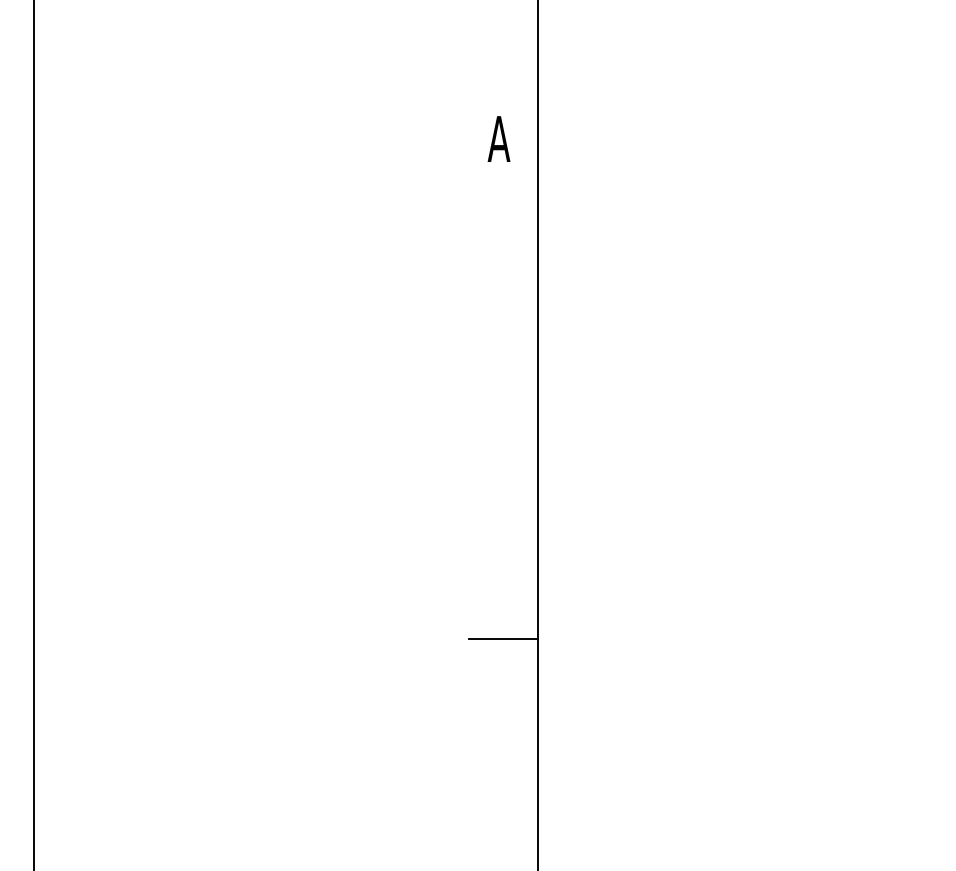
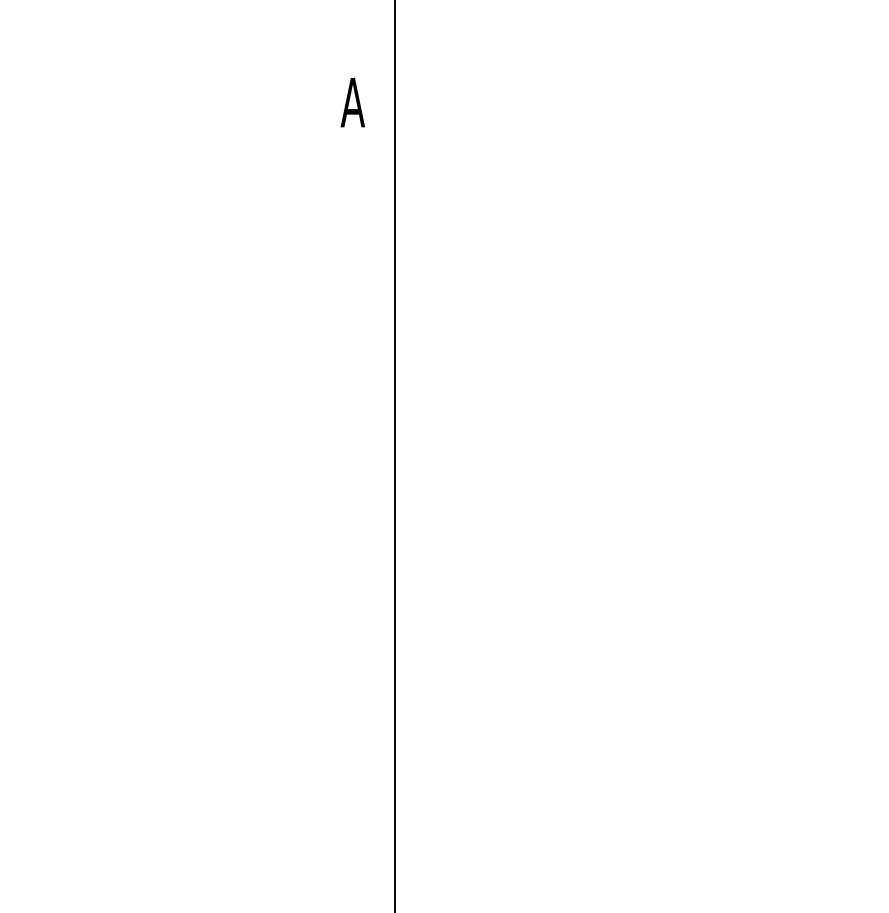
line: (503, 638) -> (357, 639), removed

